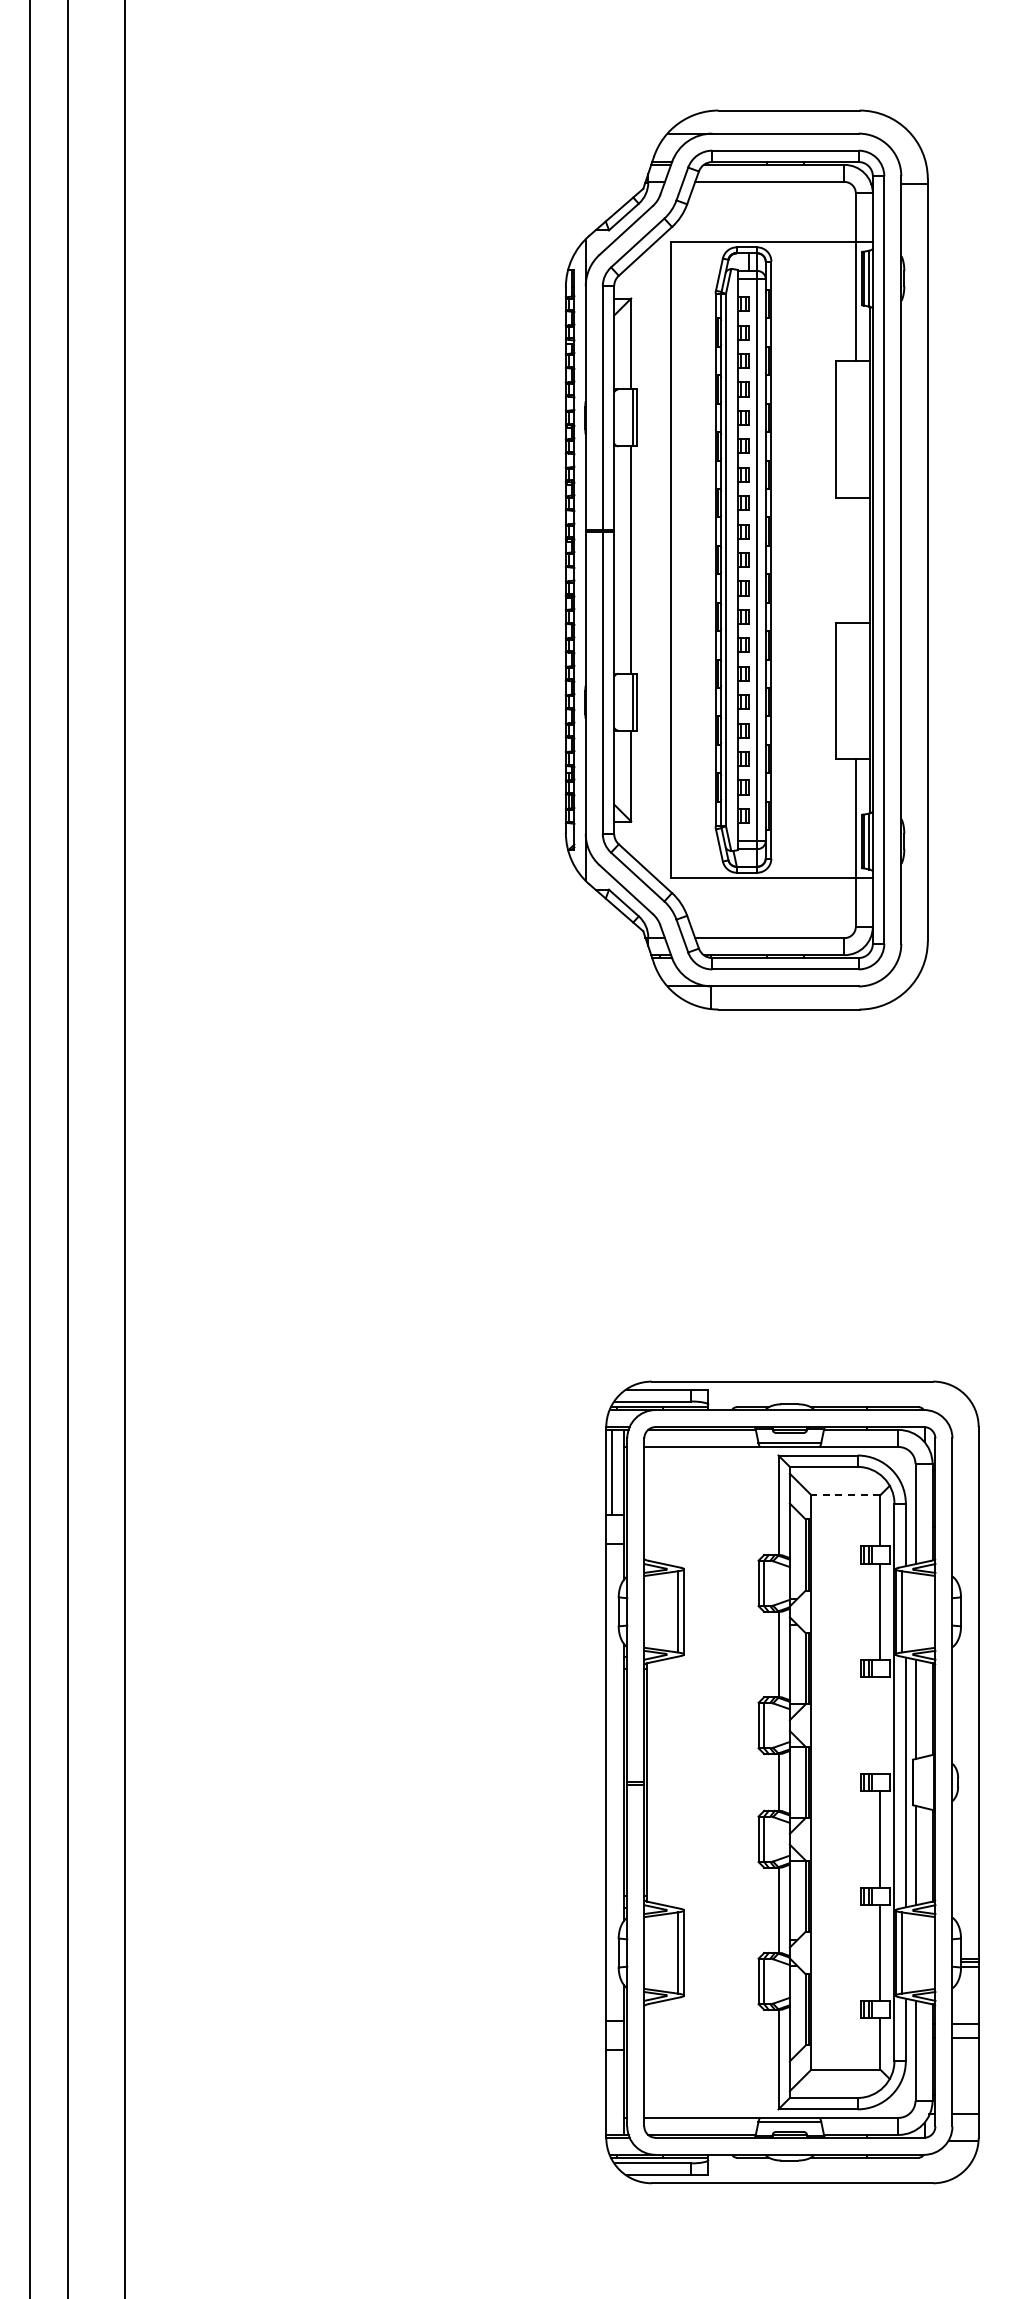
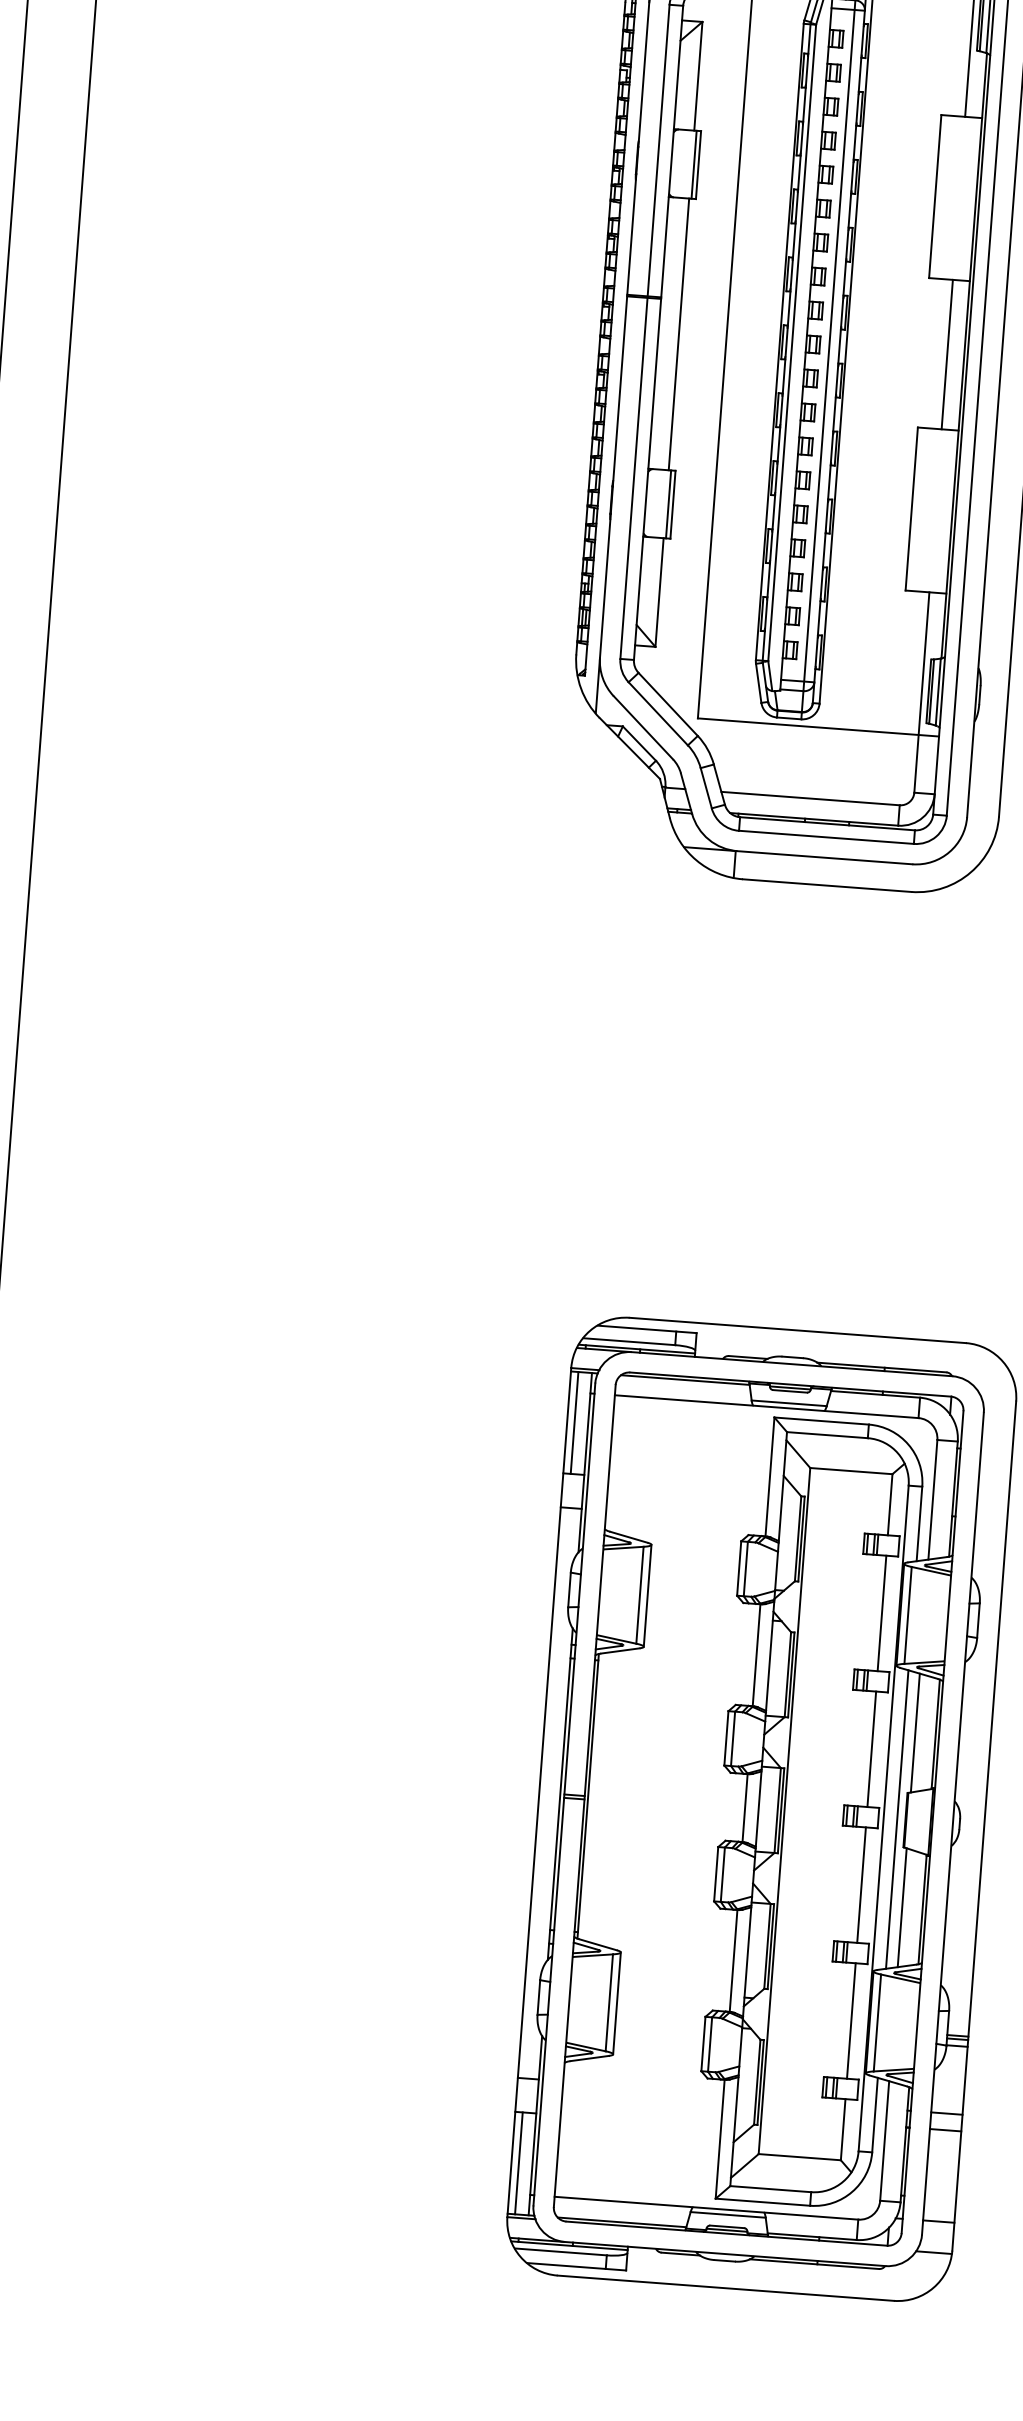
line: (855, 559) -> (946, 353), added
line: (845, 1495) -> (850, 1471), dashed -> solid
line: (880, 1725) -> (872, 1749), added
line: (612, 2091) -> (518, 2162), added

